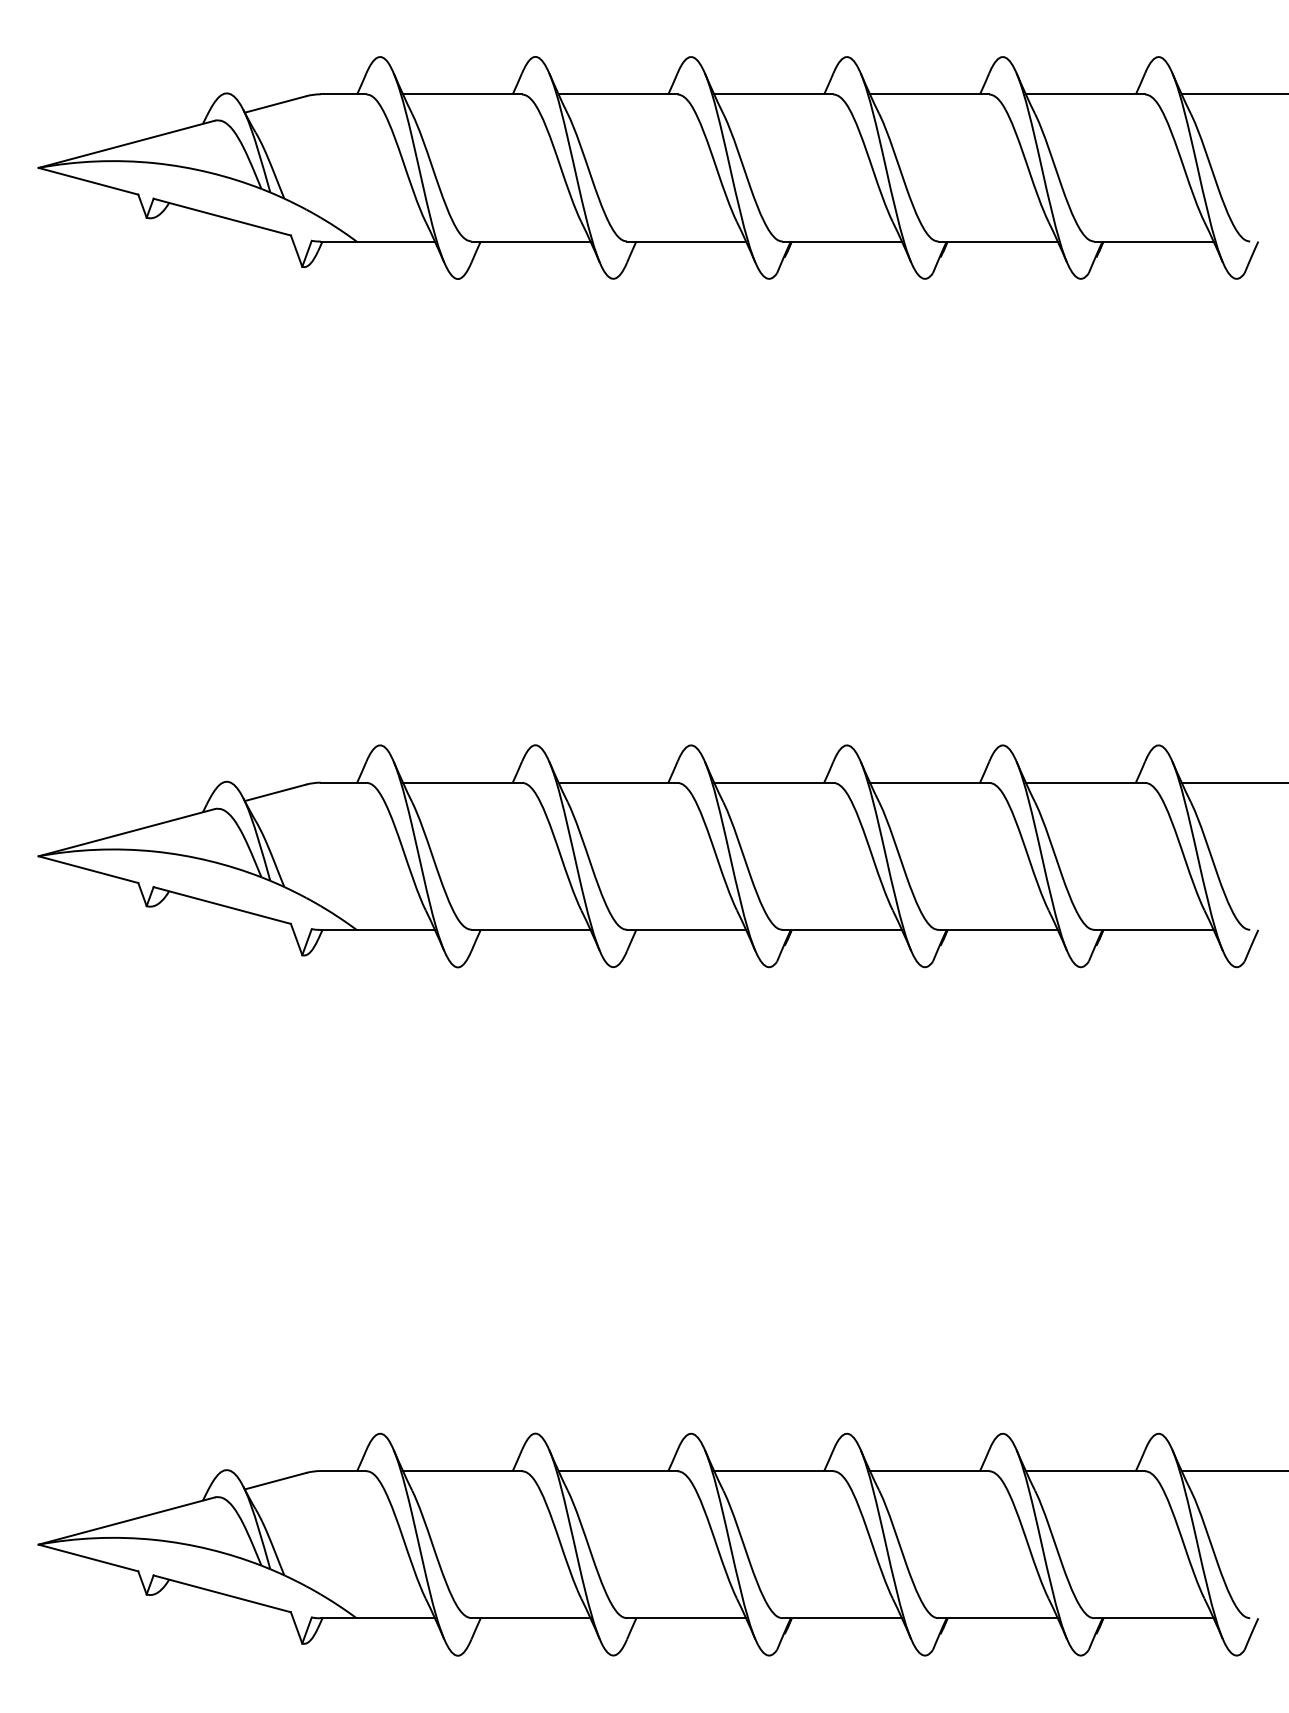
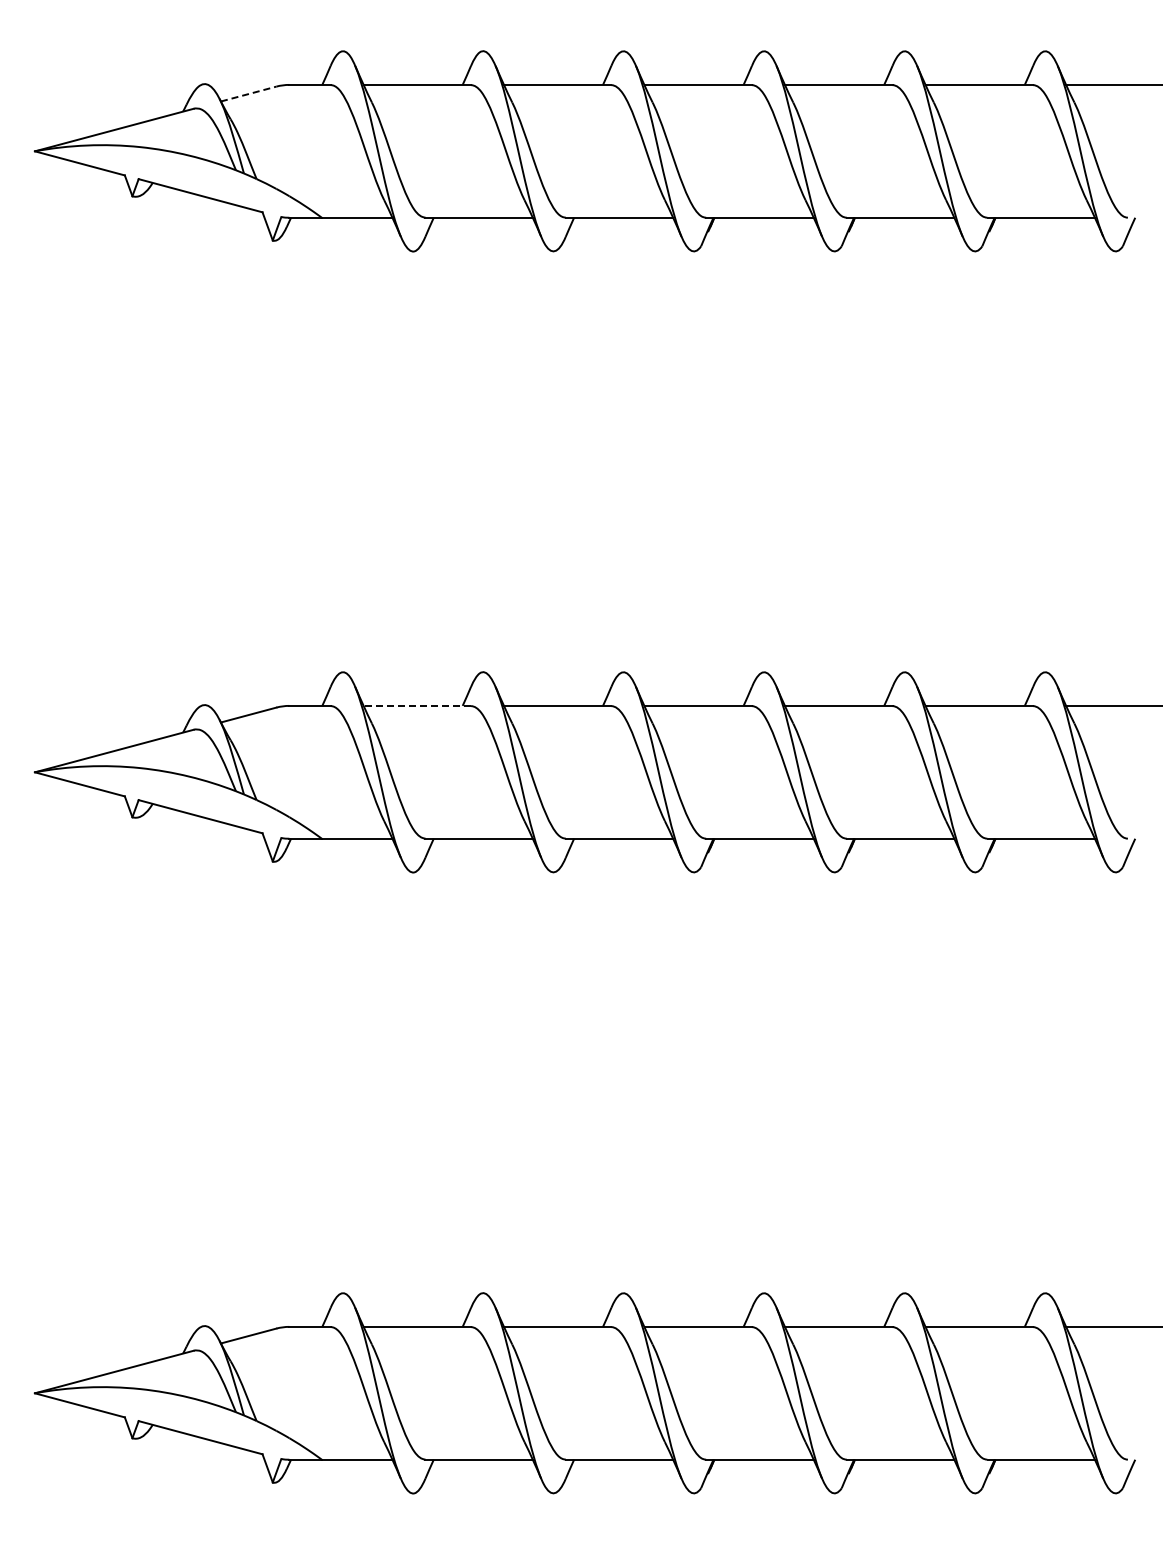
line: (275, 104) -> (248, 94), solid -> dashed
line: (462, 782) -> (417, 705), solid -> dashed

